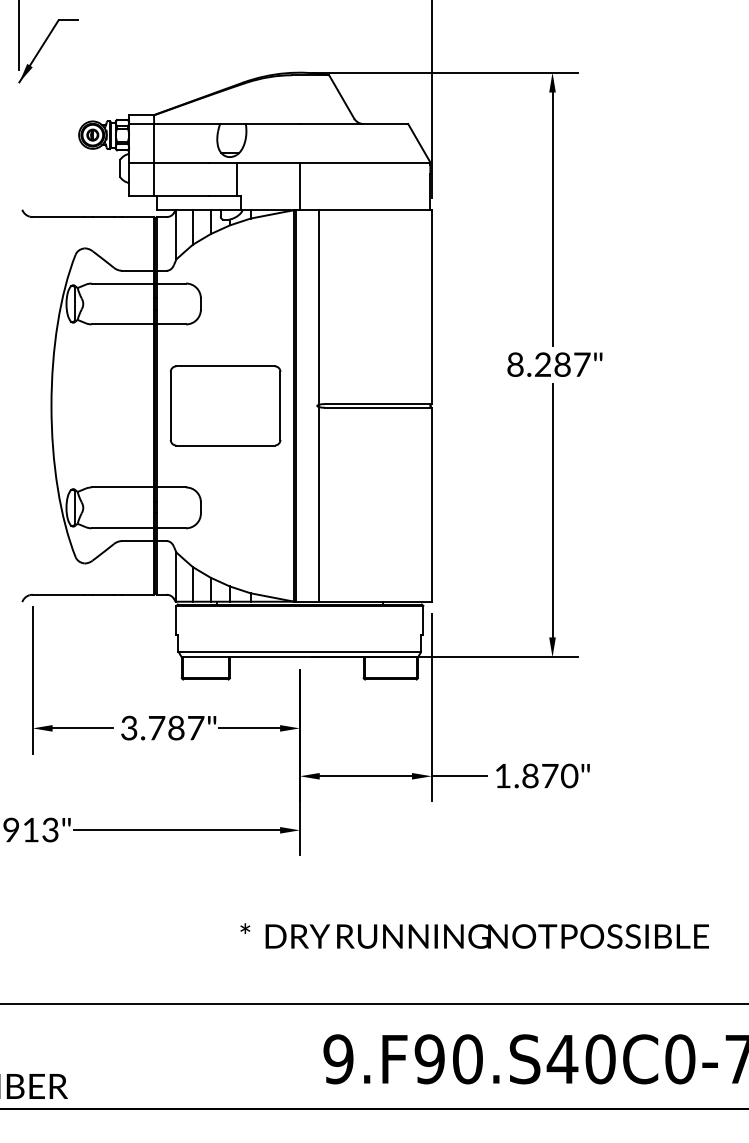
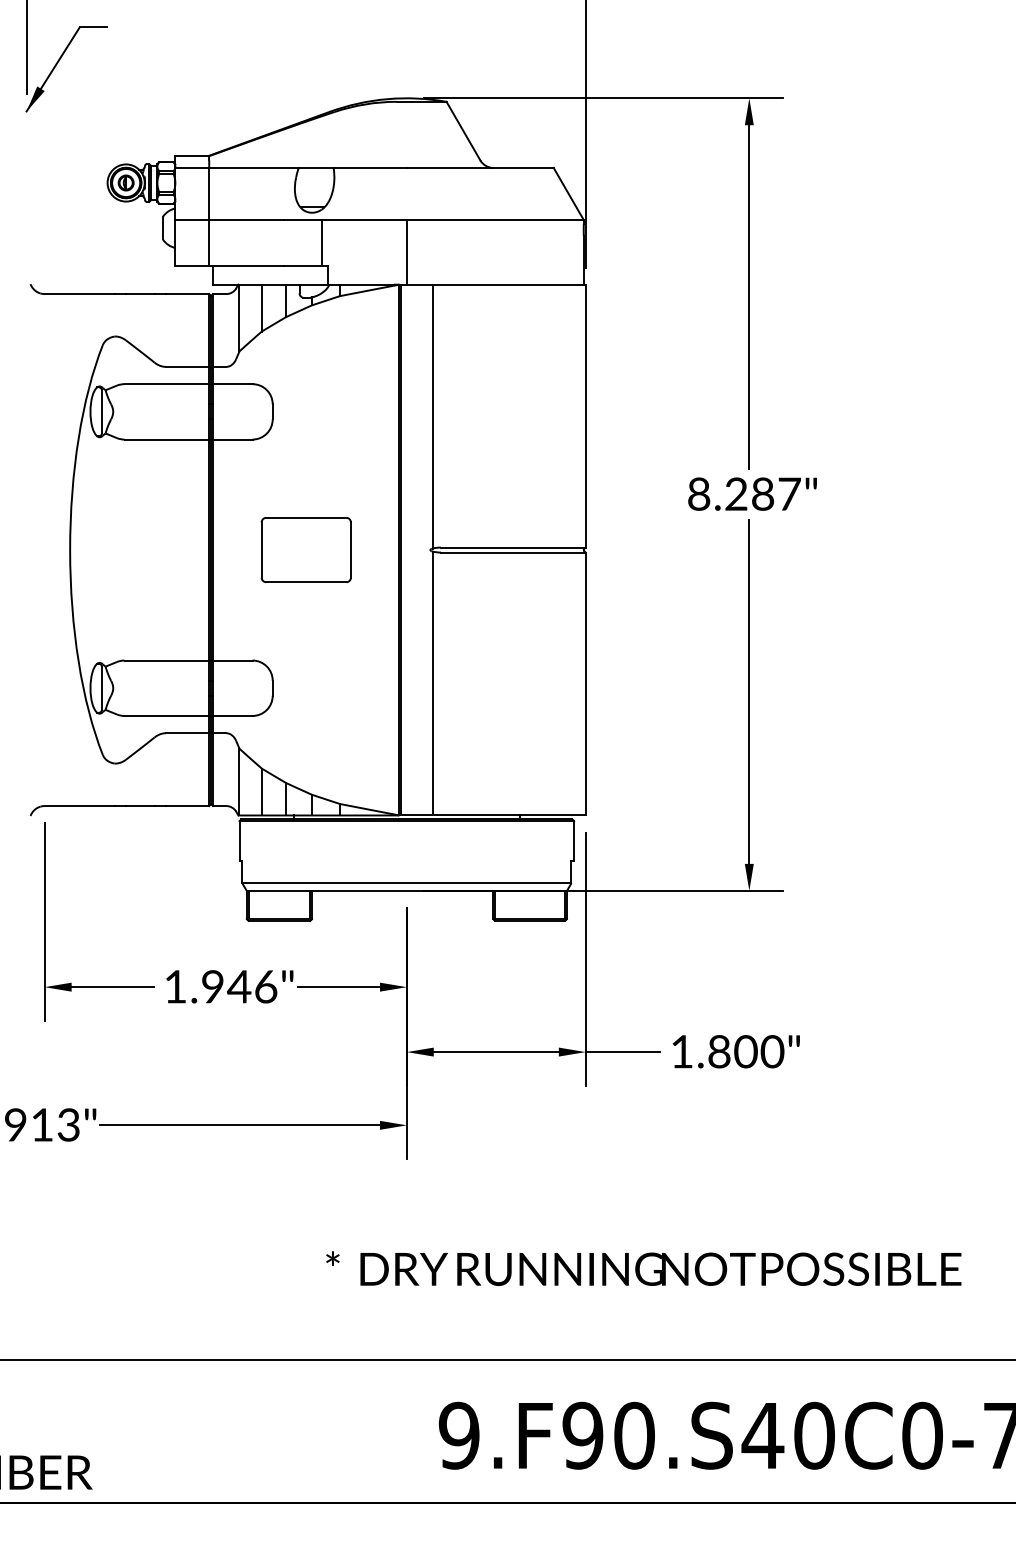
part: (225, 405) -> (306, 549), size x0.6
text: (162, 727) -> (220, 986), 3.787" -> 1.946"
text: (549, 775) -> (745, 1051), 1.870" -> 1.800"

